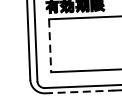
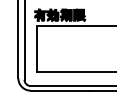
line: (49, 45) -> (36, 49), dashed -> solid
line: (79, 91) -> (60, 90), dashed -> solid

